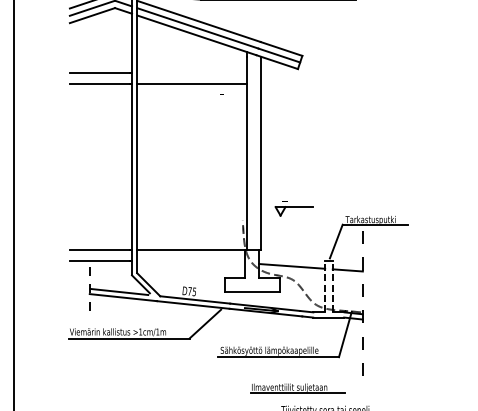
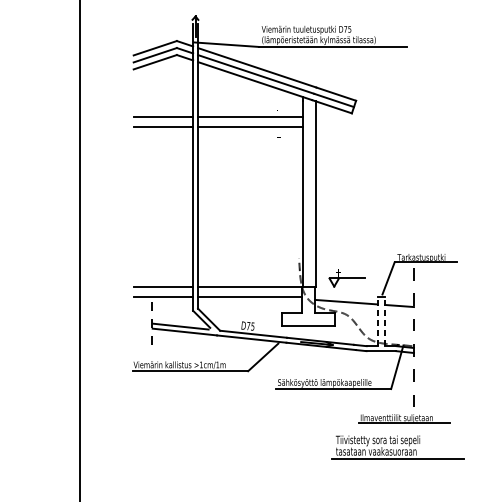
line: (191, 73) -> (250, 117), added
part: (293, 207) -> (346, 278), moved
line: (190, 260) -> (249, 296), added
part: (297, 387) -> (404, 418), moved

